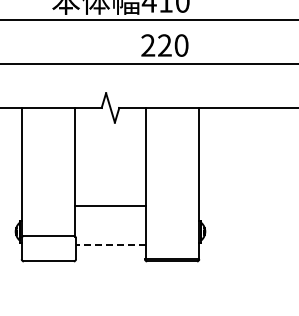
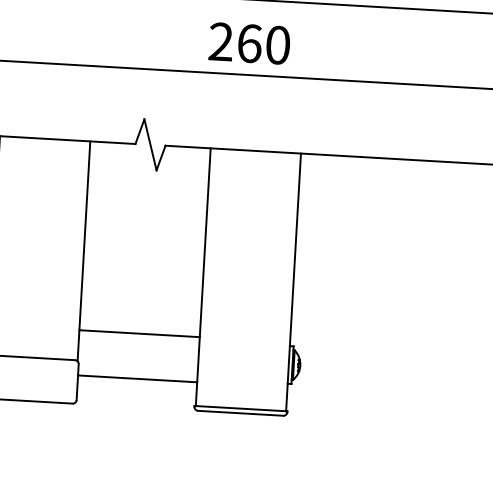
text: (164, 45) -> (248, 43), 220 -> 260
line: (110, 206) -> (139, 333), moved
line: (110, 244) -> (137, 378), dashed -> solid

